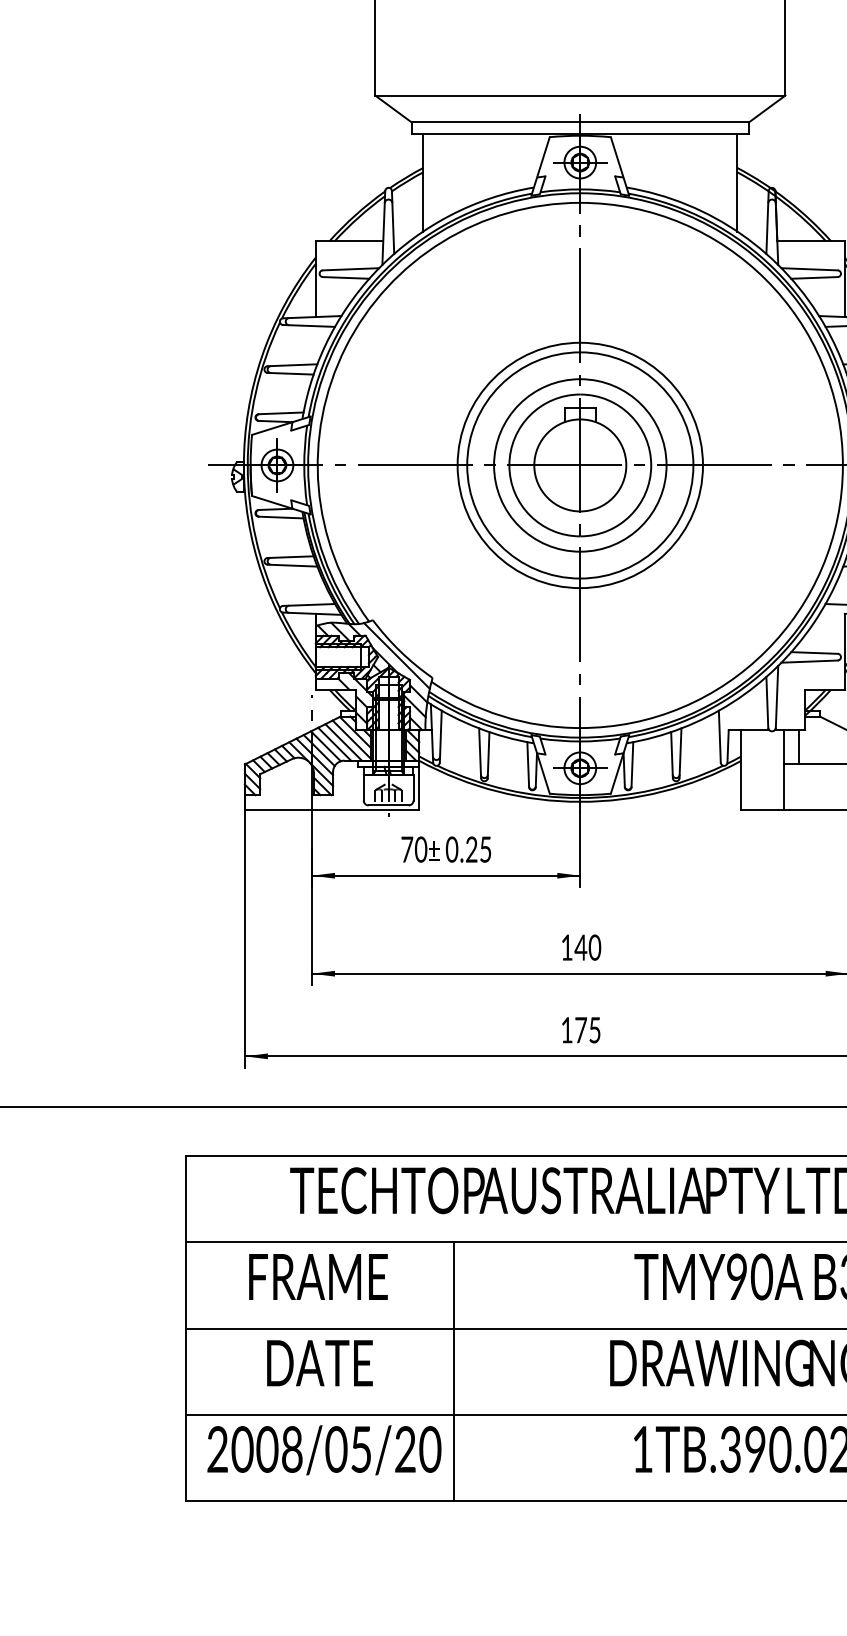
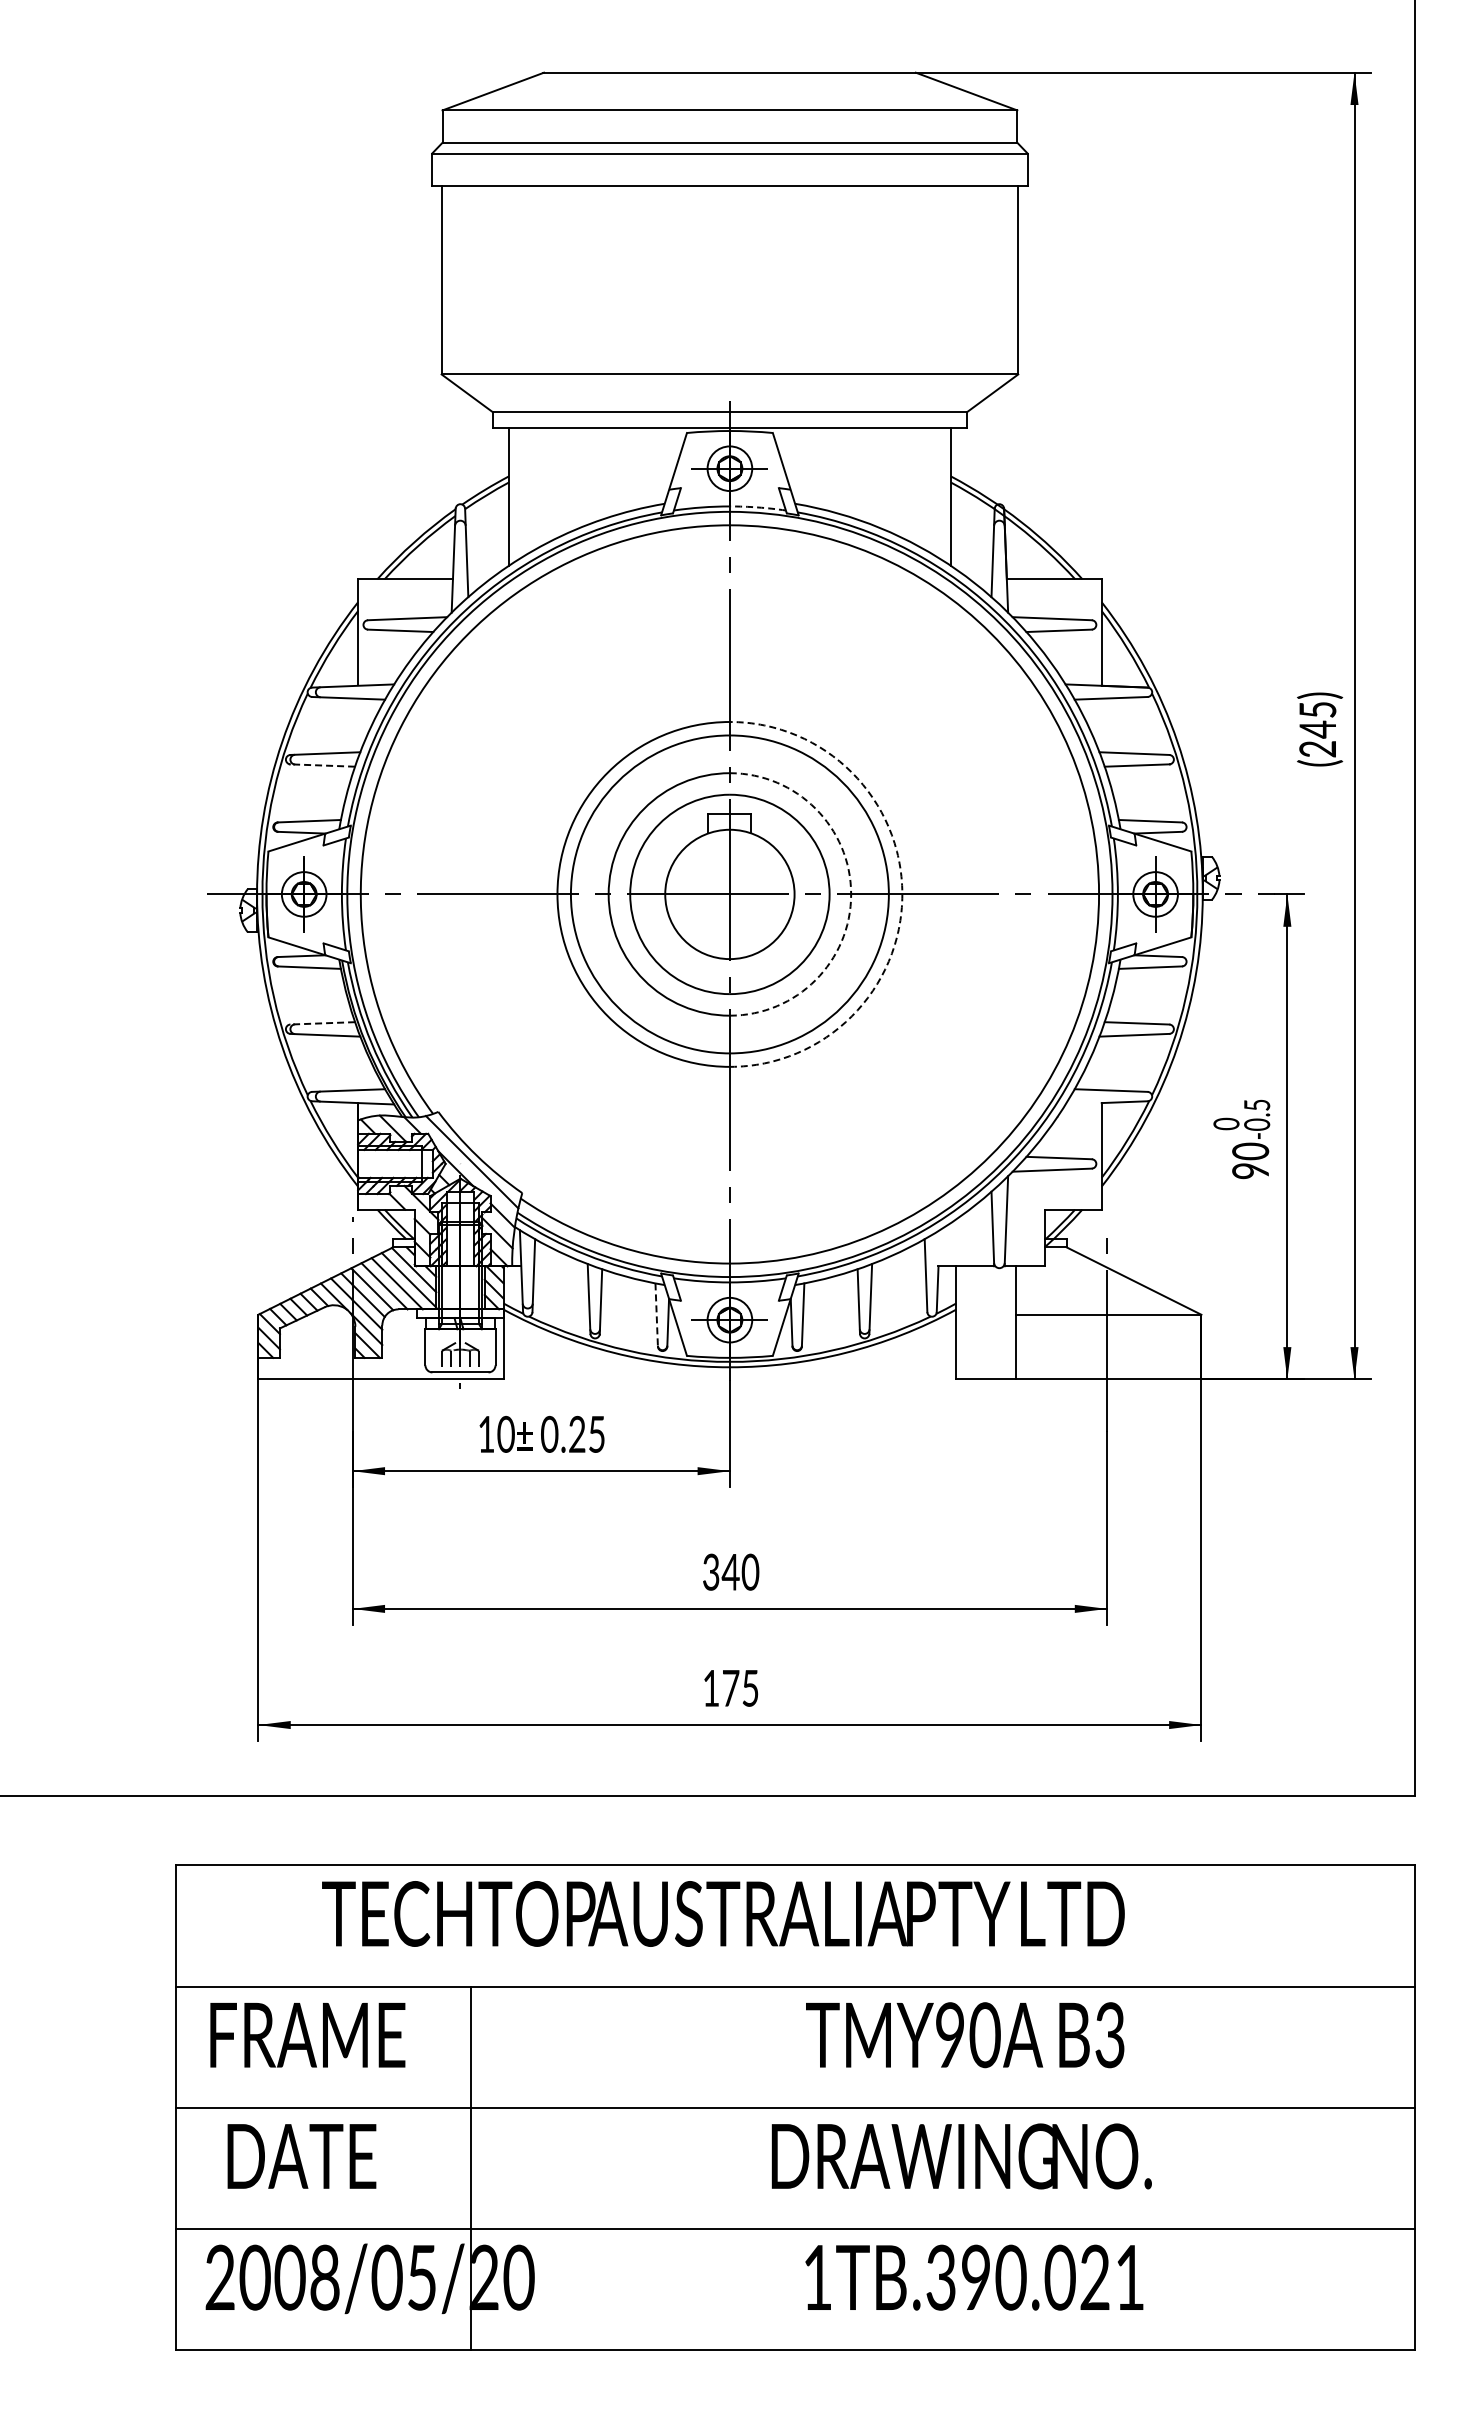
arc: (599, 190) -> (757, 507), solid -> dashed
line: (290, 373) -> (322, 765), solid -> dashed
arc: (666, 465) -> (851, 894), solid -> dashed
arc: (703, 465) -> (902, 894), solid -> dashed
line: (290, 557) -> (322, 1023), solid -> dashed
line: (799, 747) -> (1037, 1290), removed
line: (528, 765) -> (656, 1315), solid -> dashed
text: (407, 849) -> (486, 1434), 70 -> 10
text: (567, 947) -> (711, 1571), 140 -> 340
text: (318, 1277) -> (307, 2035), moved
text: (319, 1363) -> (301, 2156), moved
line: (454, 1371) -> (470, 2168), moved

